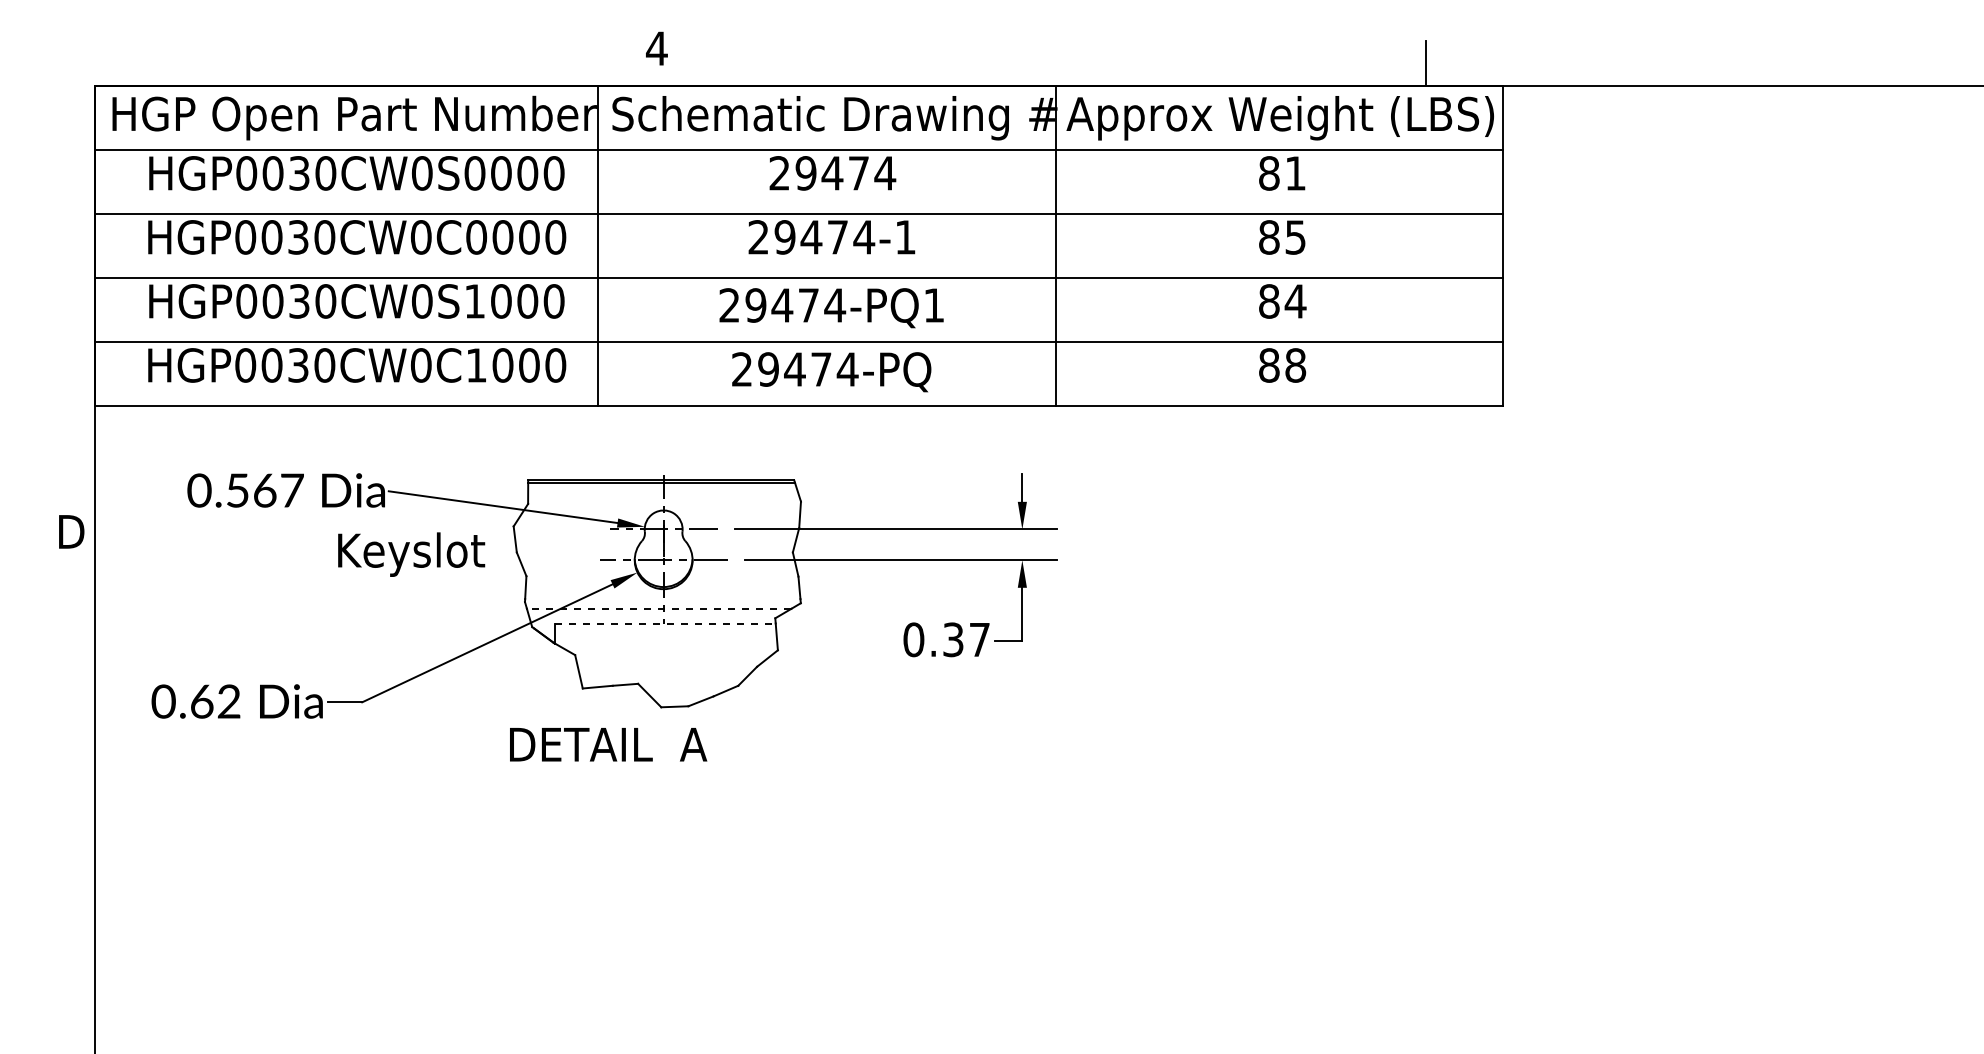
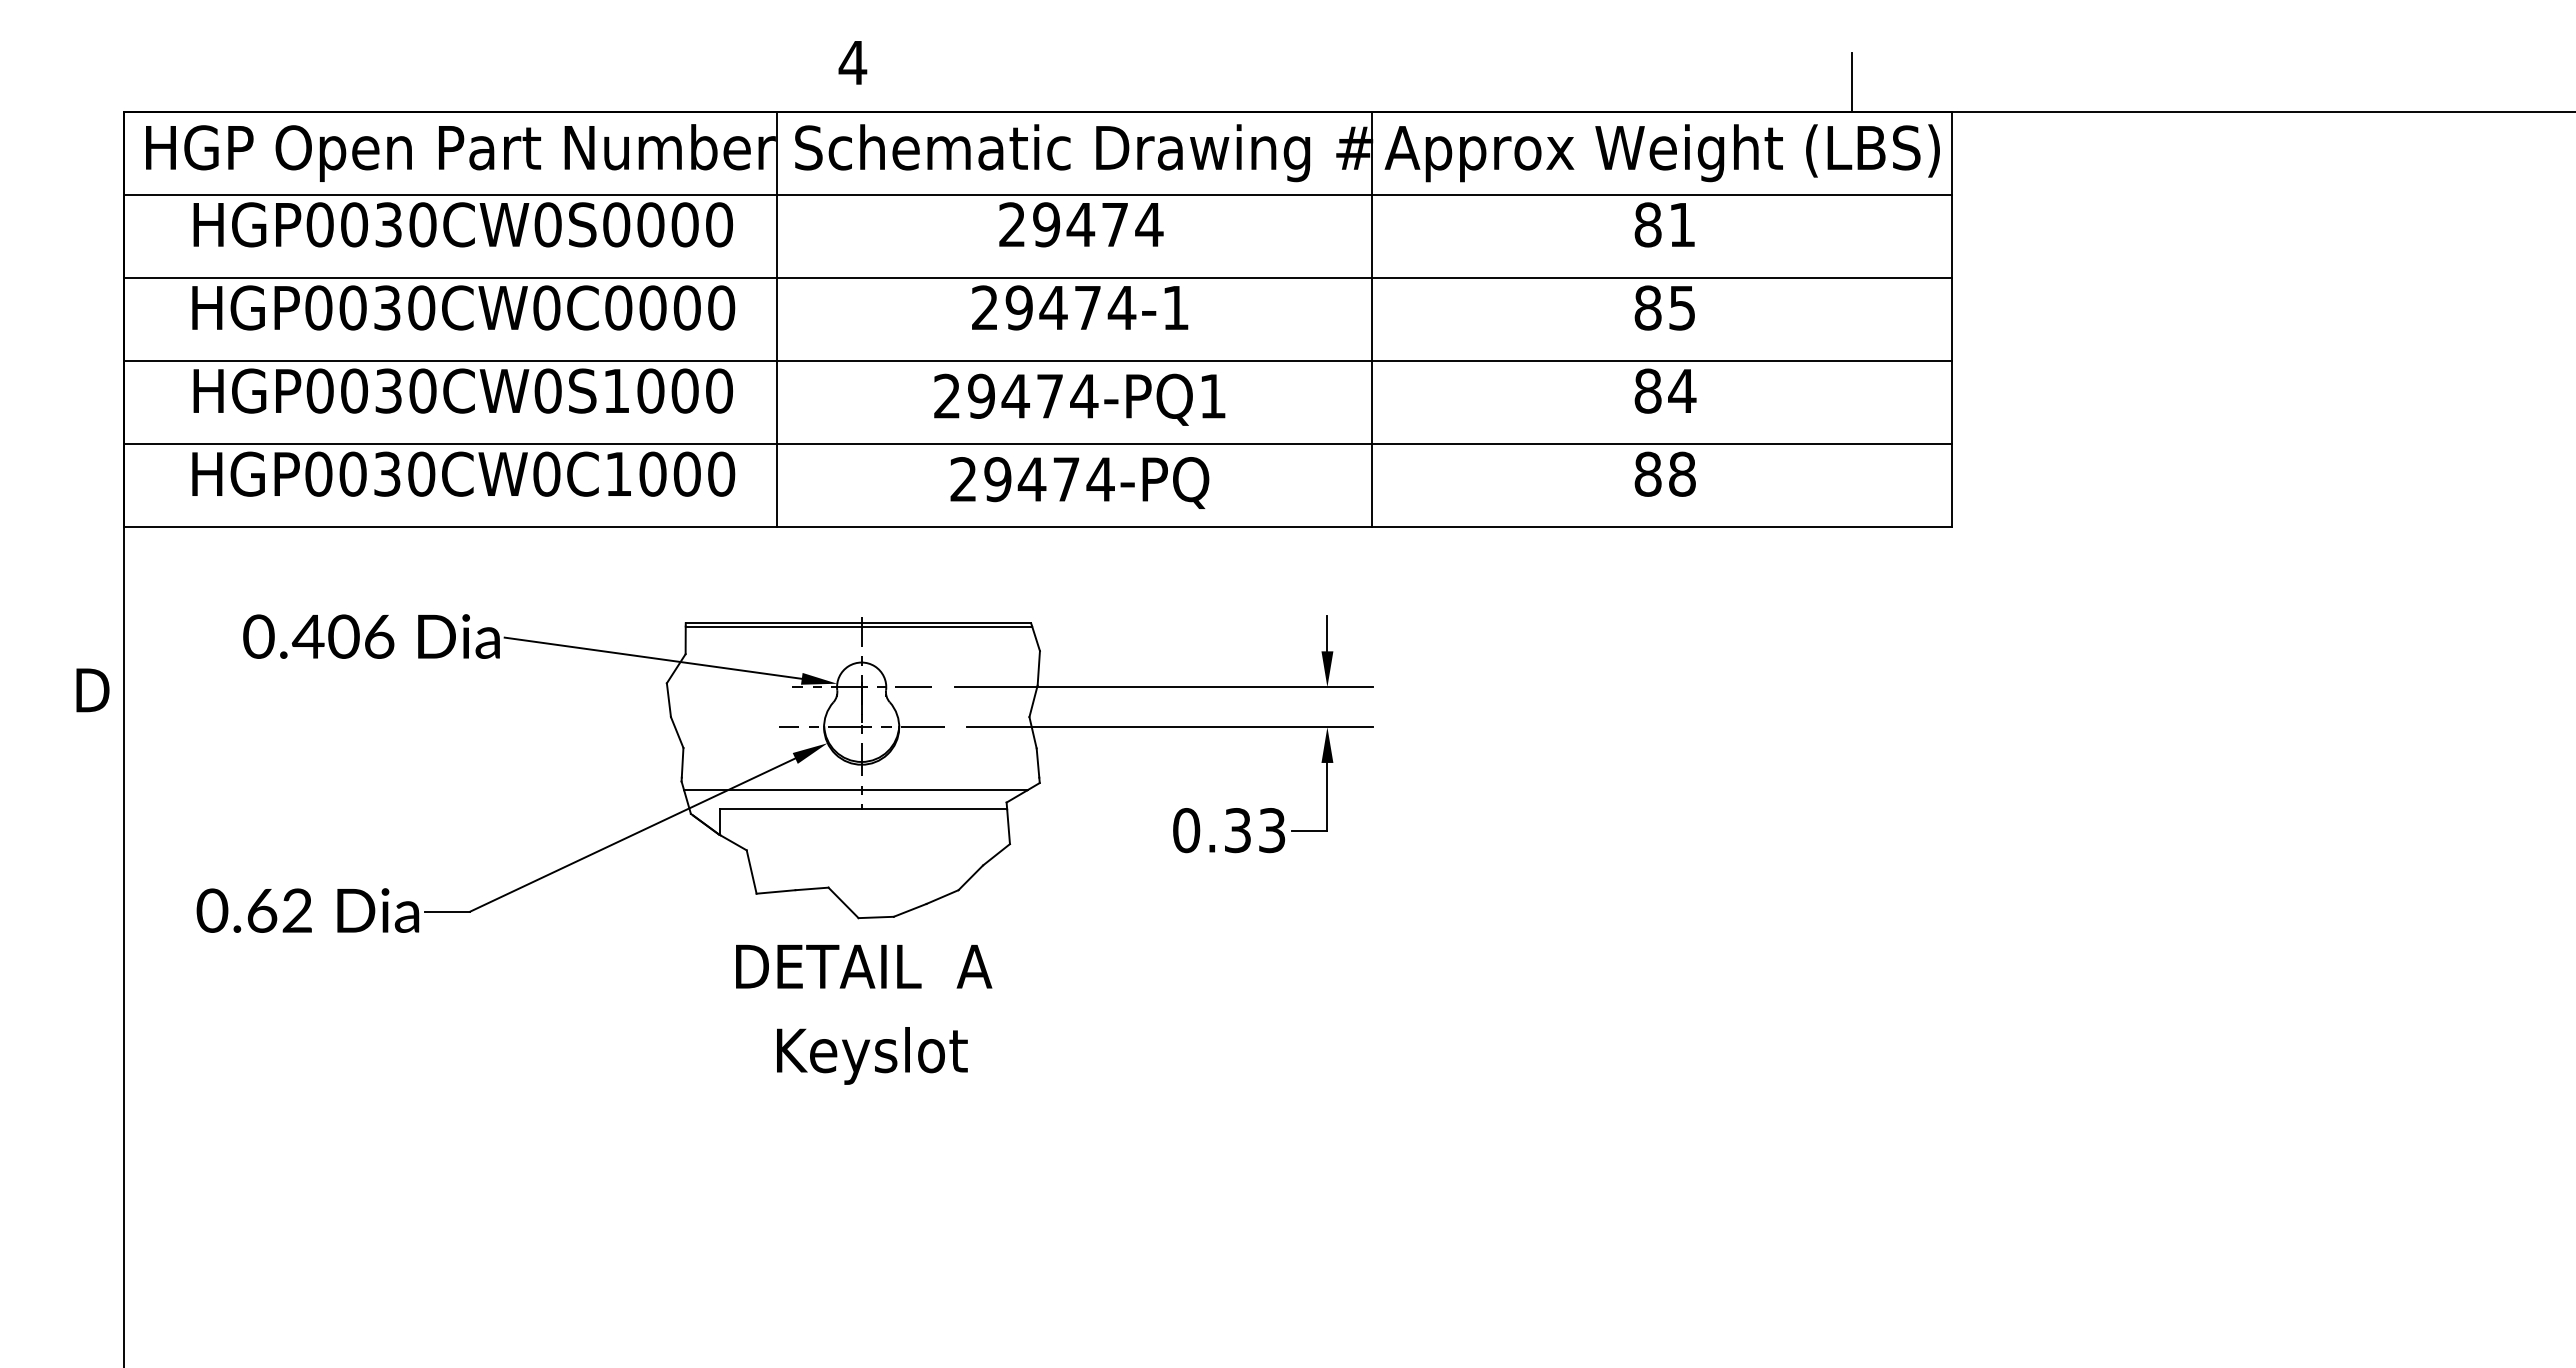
text: (263, 490) -> (342, 636), 0.567 -> 0.406
text: (411, 554) -> (872, 1055), moved
line: (658, 609) -> (855, 790), dashed -> solid
line: (665, 623) -> (864, 809), dashed -> solid
text: (980, 639) -> (1272, 830), 0.37 -> 0.33
text: (608, 744) -> (864, 966), moved

